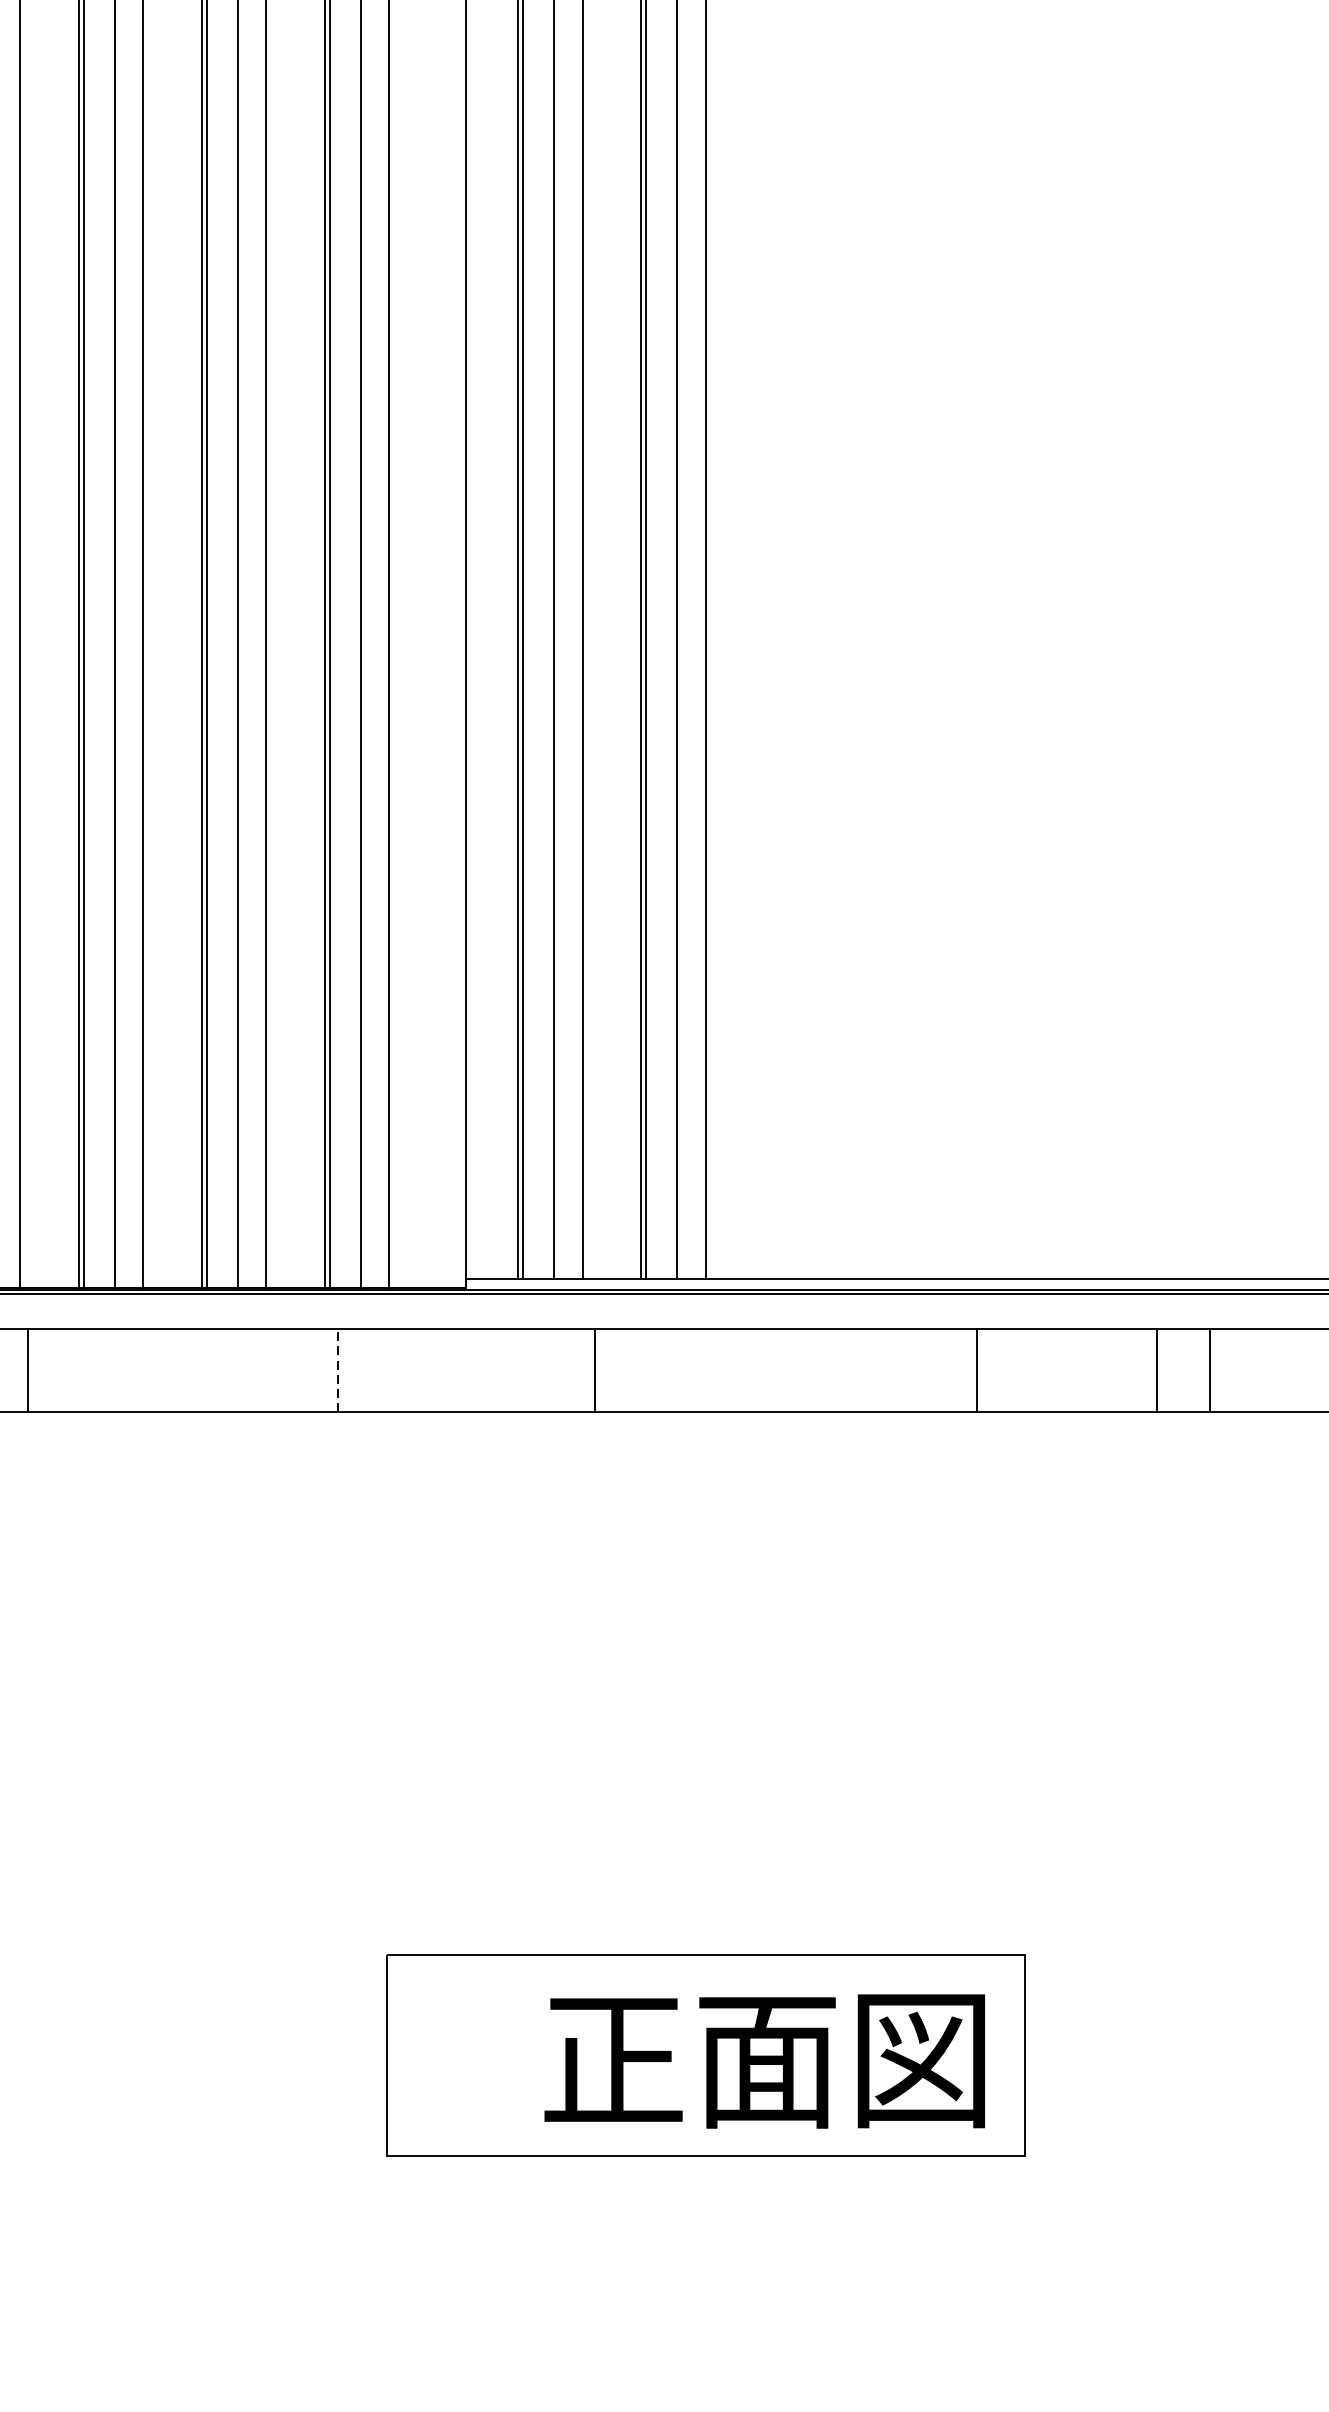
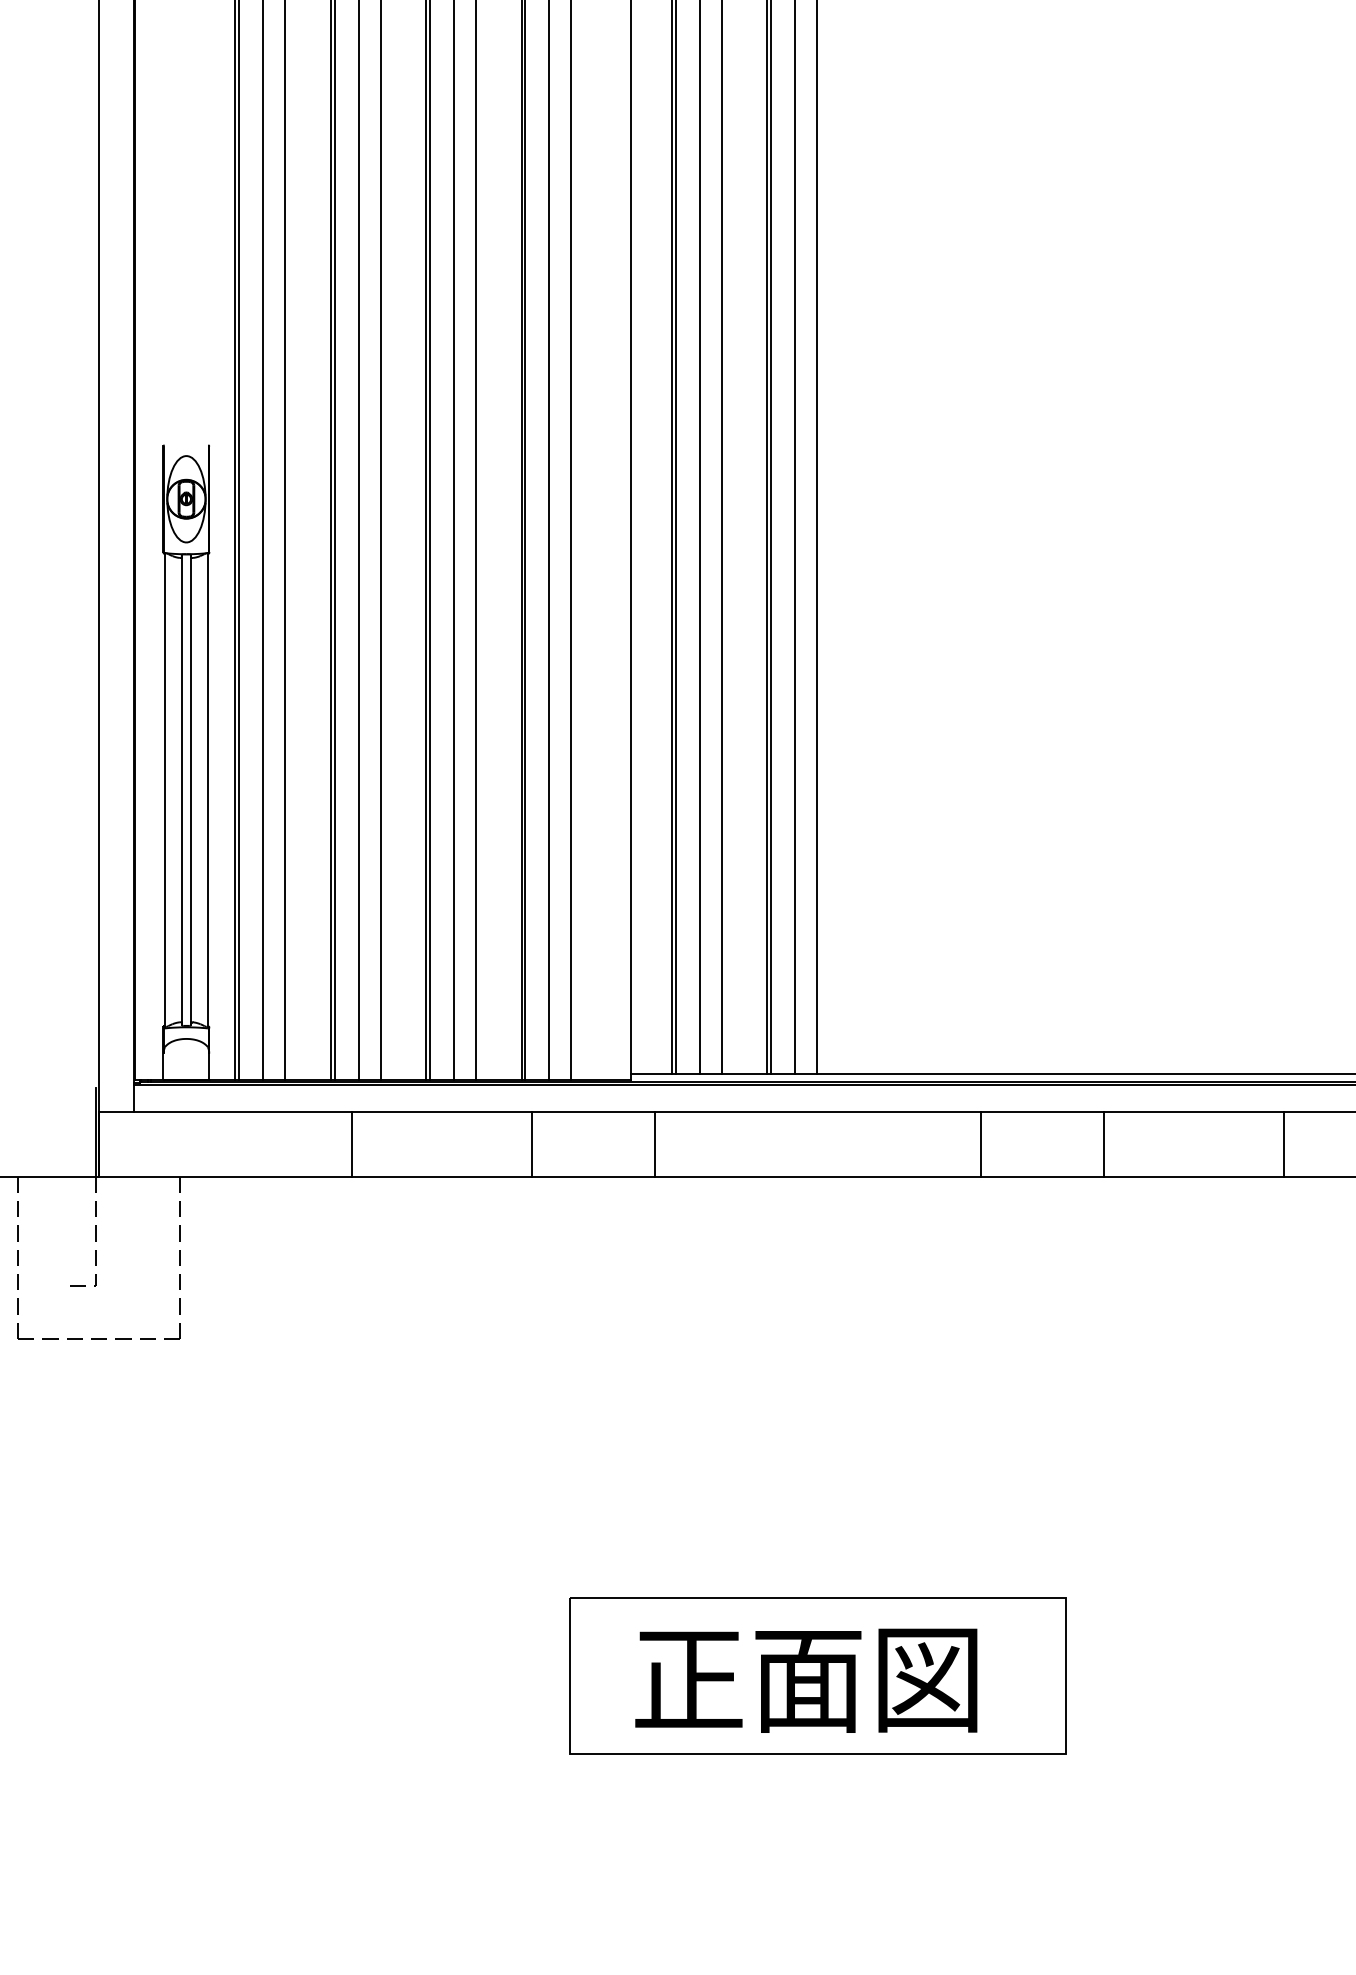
line: (28, 1369) -> (352, 1143), moved
line: (337, 1369) -> (531, 1143), dashed -> solid
line: (595, 1369) -> (655, 1143), moved
line: (976, 1369) -> (980, 1143), moved
line: (1157, 1369) -> (1104, 1143), moved
line: (1209, 1369) -> (1283, 1143), moved
text: (765, 2061) -> (806, 1680), moved

